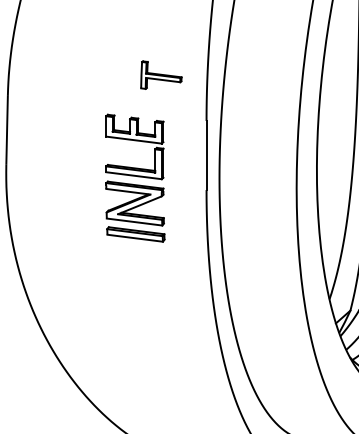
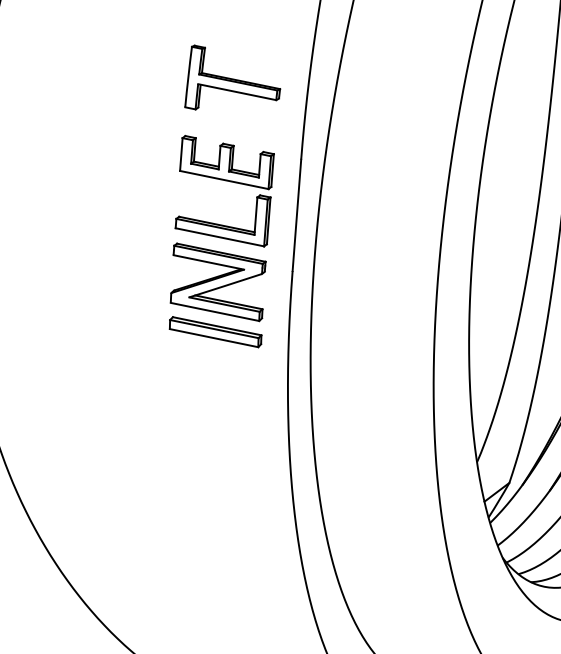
part: (161, 74) -> (234, 79), size x1.43
part: (135, 177) -> (222, 240), moved

